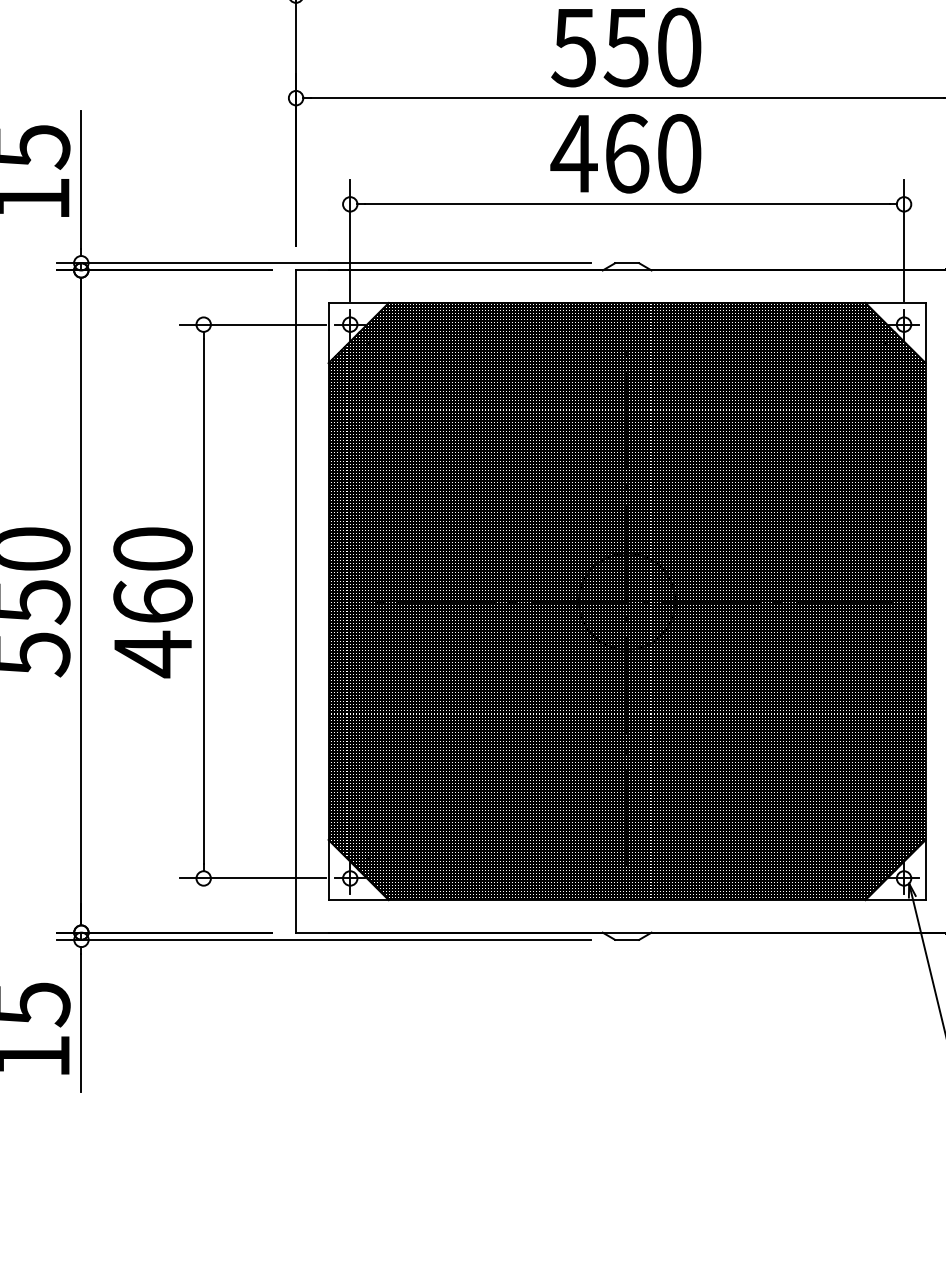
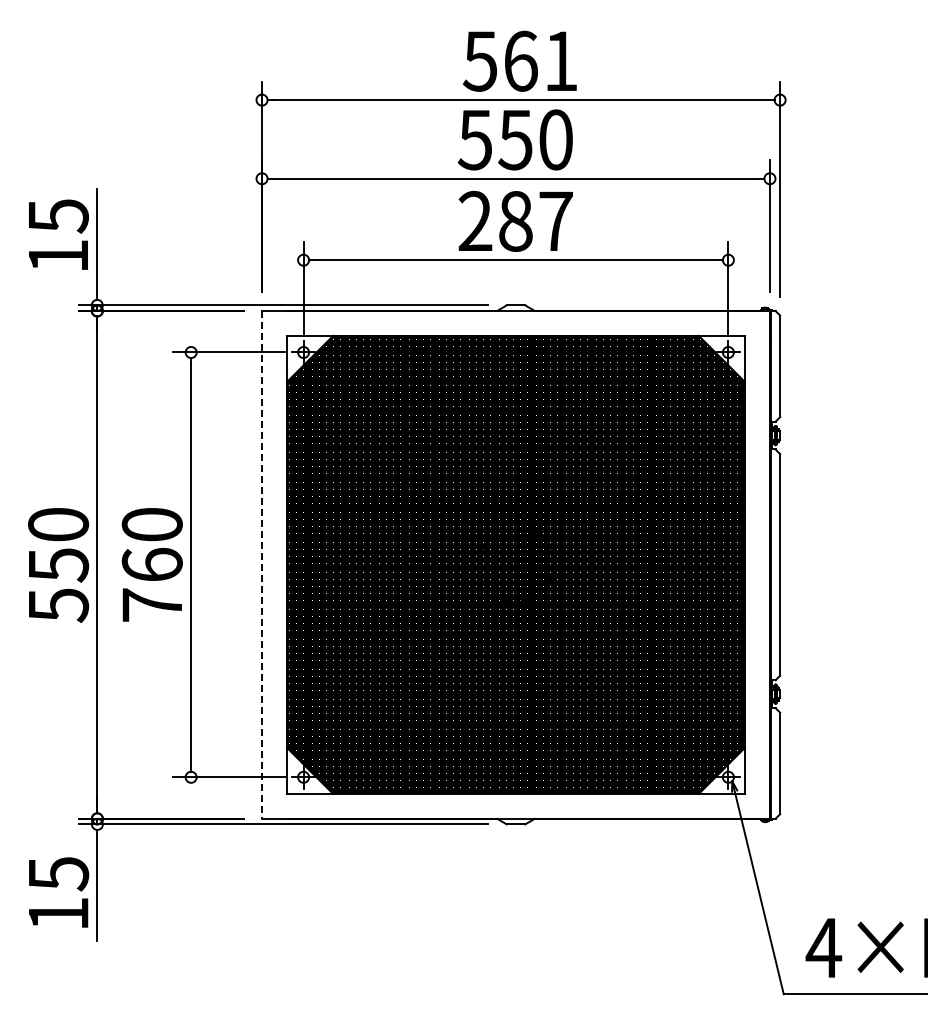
text: (625, 152) -> (514, 220), 460 -> 287
line: (296, 601) -> (262, 564), solid -> dashed
text: (151, 654) -> (151, 605), 460 -> 760

